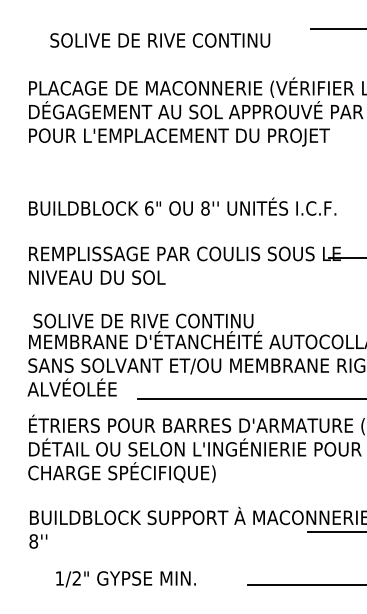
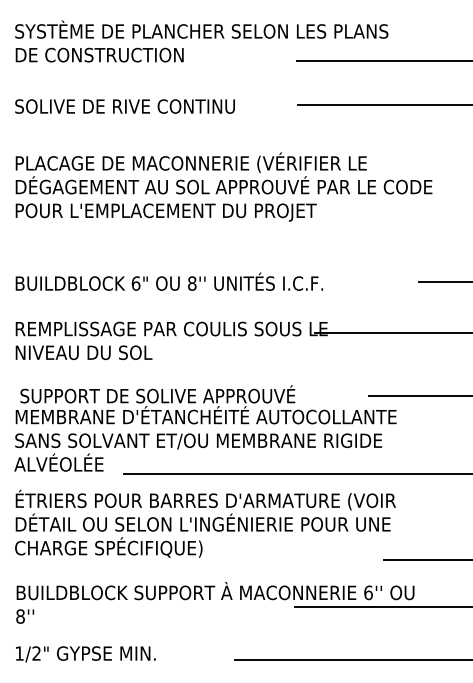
text: (159, 40) -> (124, 106), moved
text: (176, 319) -> (163, 394), SOLIVE DE RIVE CONTINU -> SUPPORT DE SOLIVE APPROUVÉ
text: (125, 579) -> (85, 654), moved

